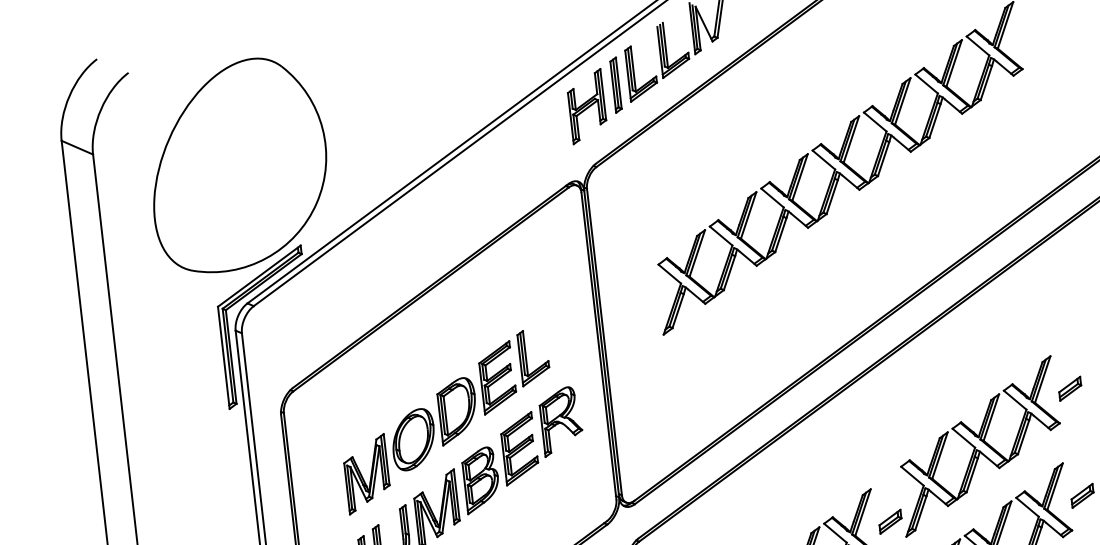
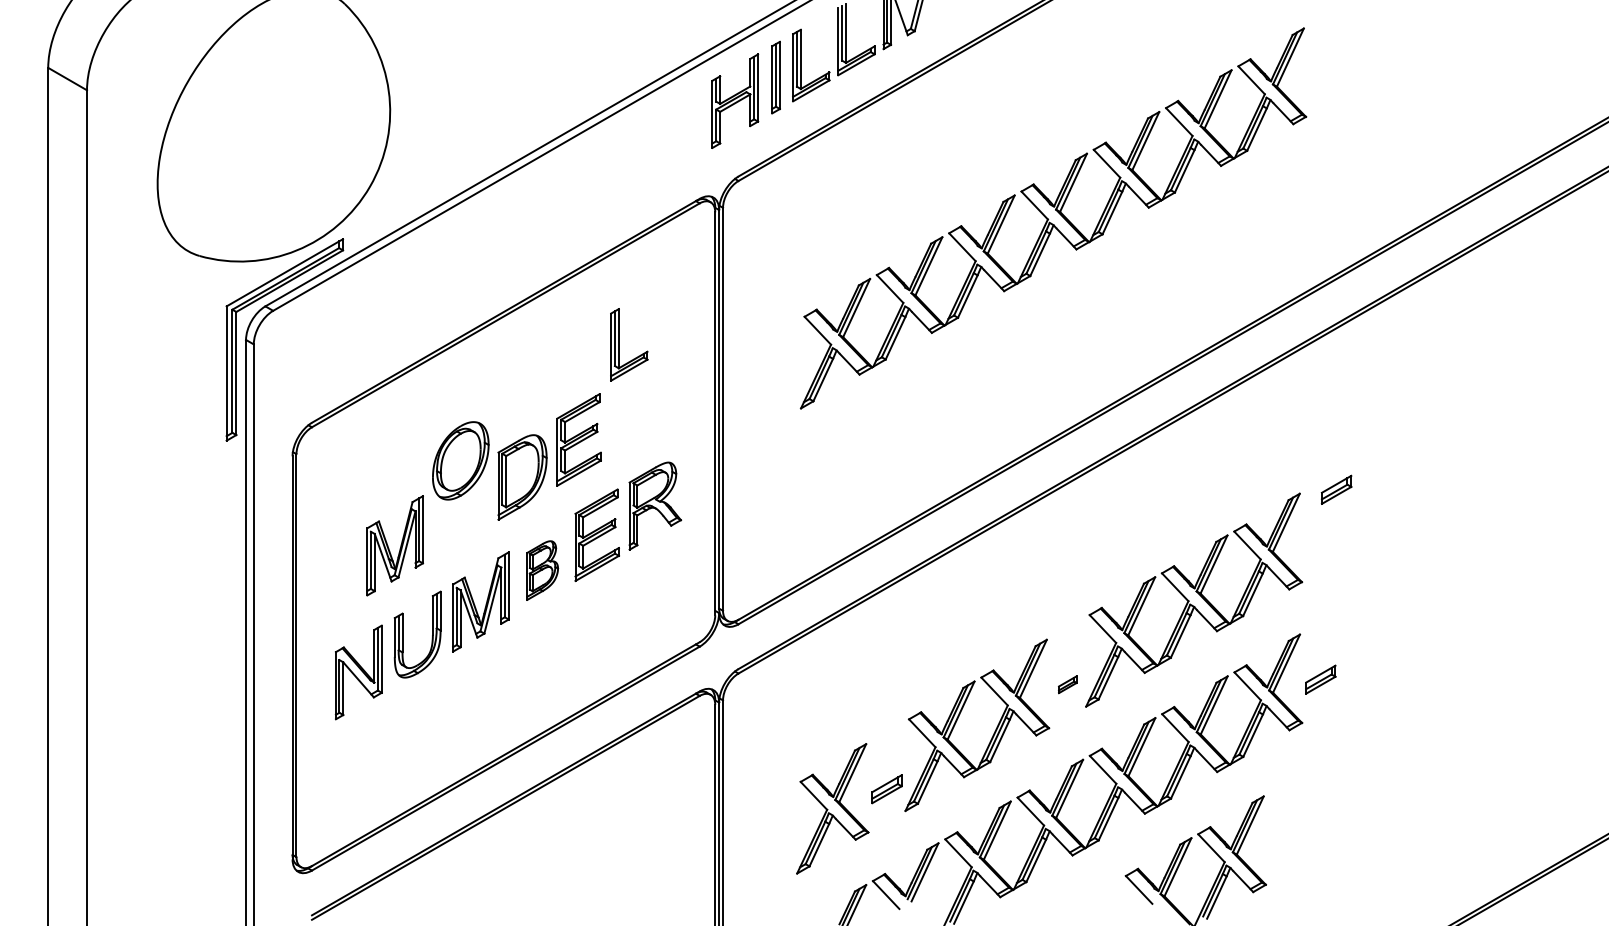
part: (526, 358) -> (619, 344), moved
part: (1070, 388) -> (1336, 489), moved
part: (413, 439) -> (460, 460), moved
part: (481, 480) -> (542, 570), size x0.7
part: (890, 521) -> (1067, 684), size x0.6

